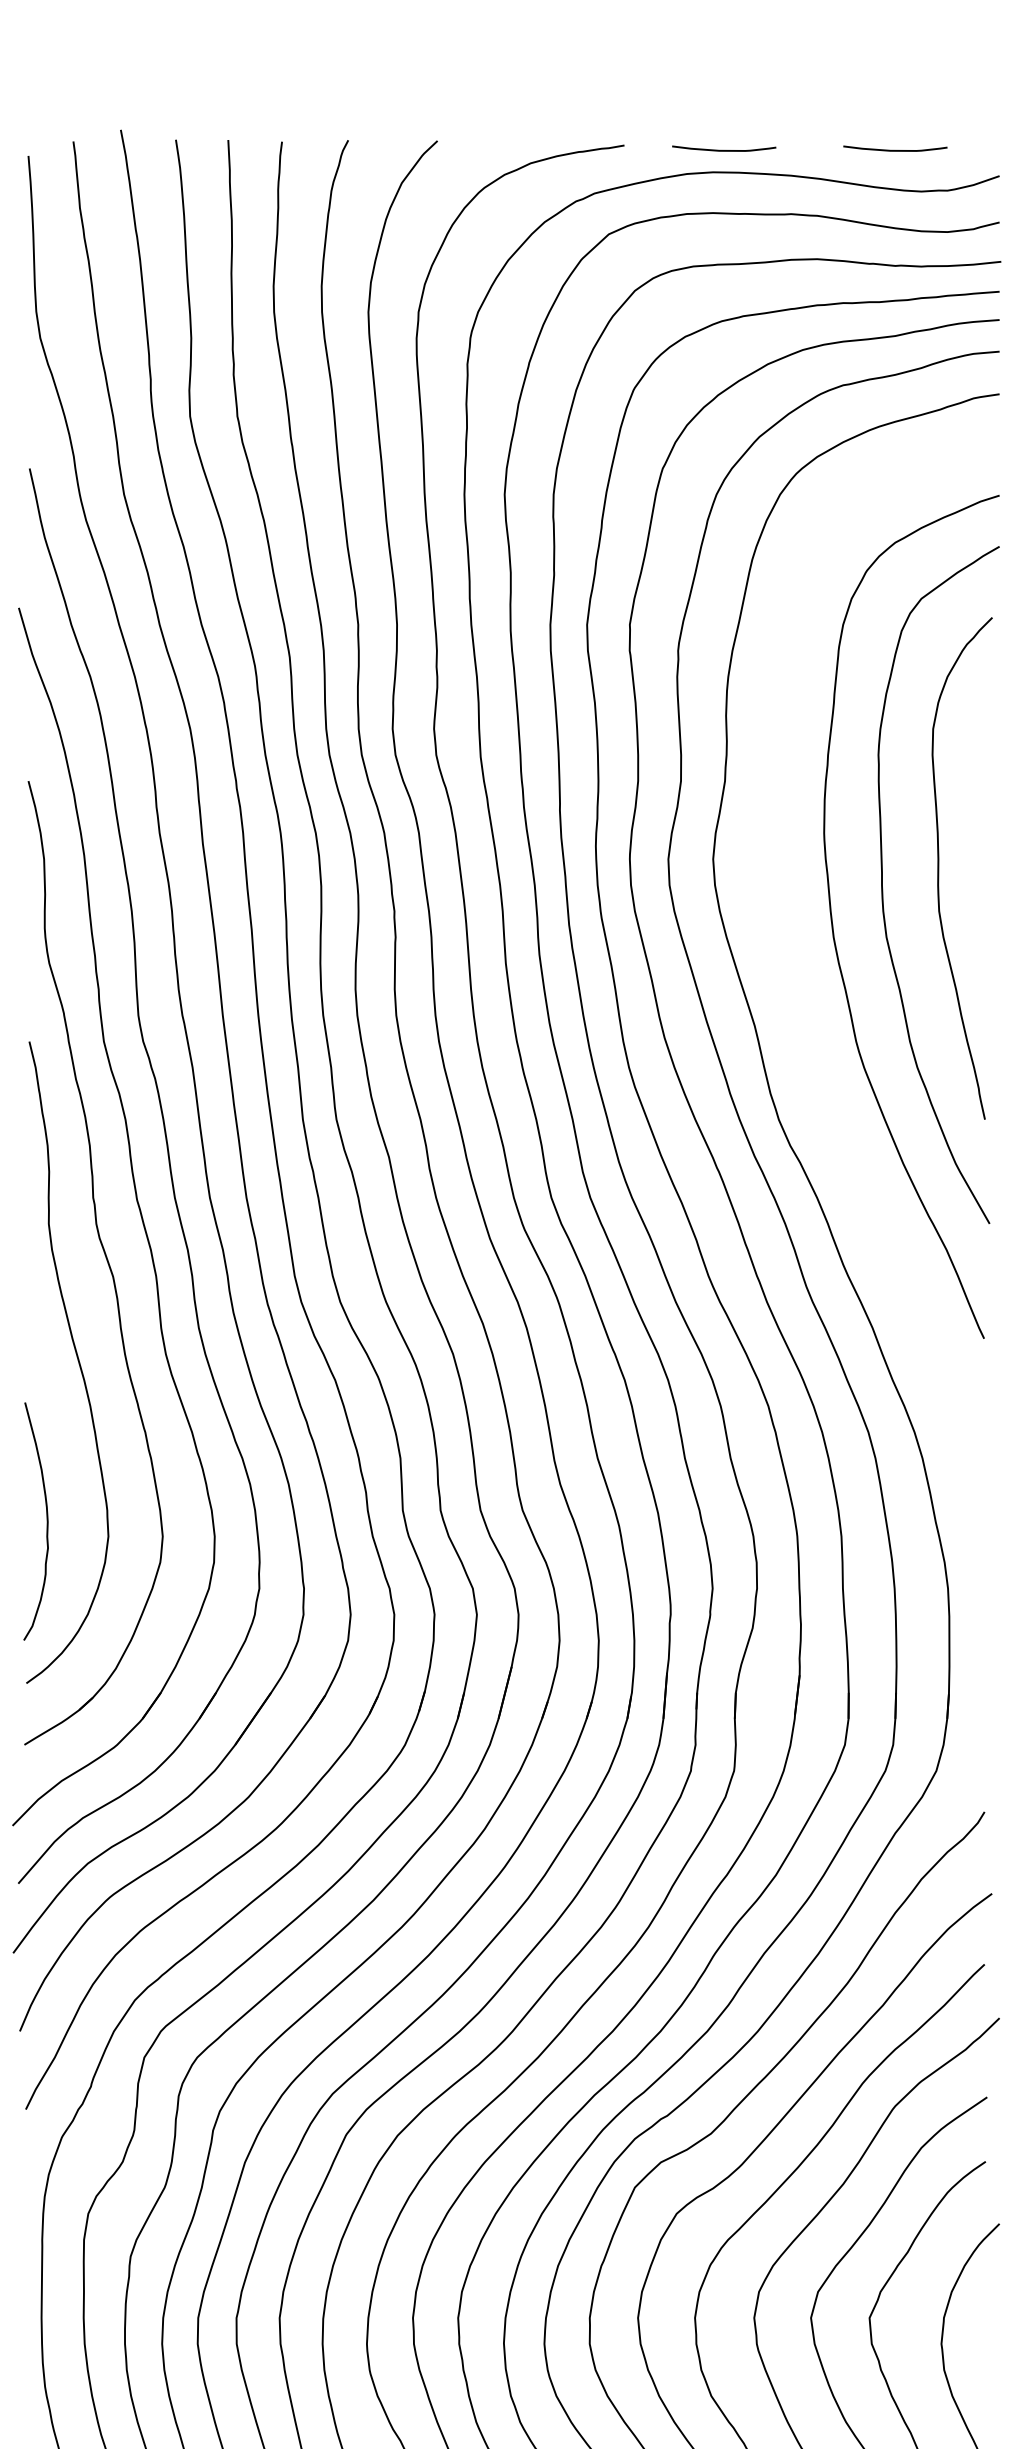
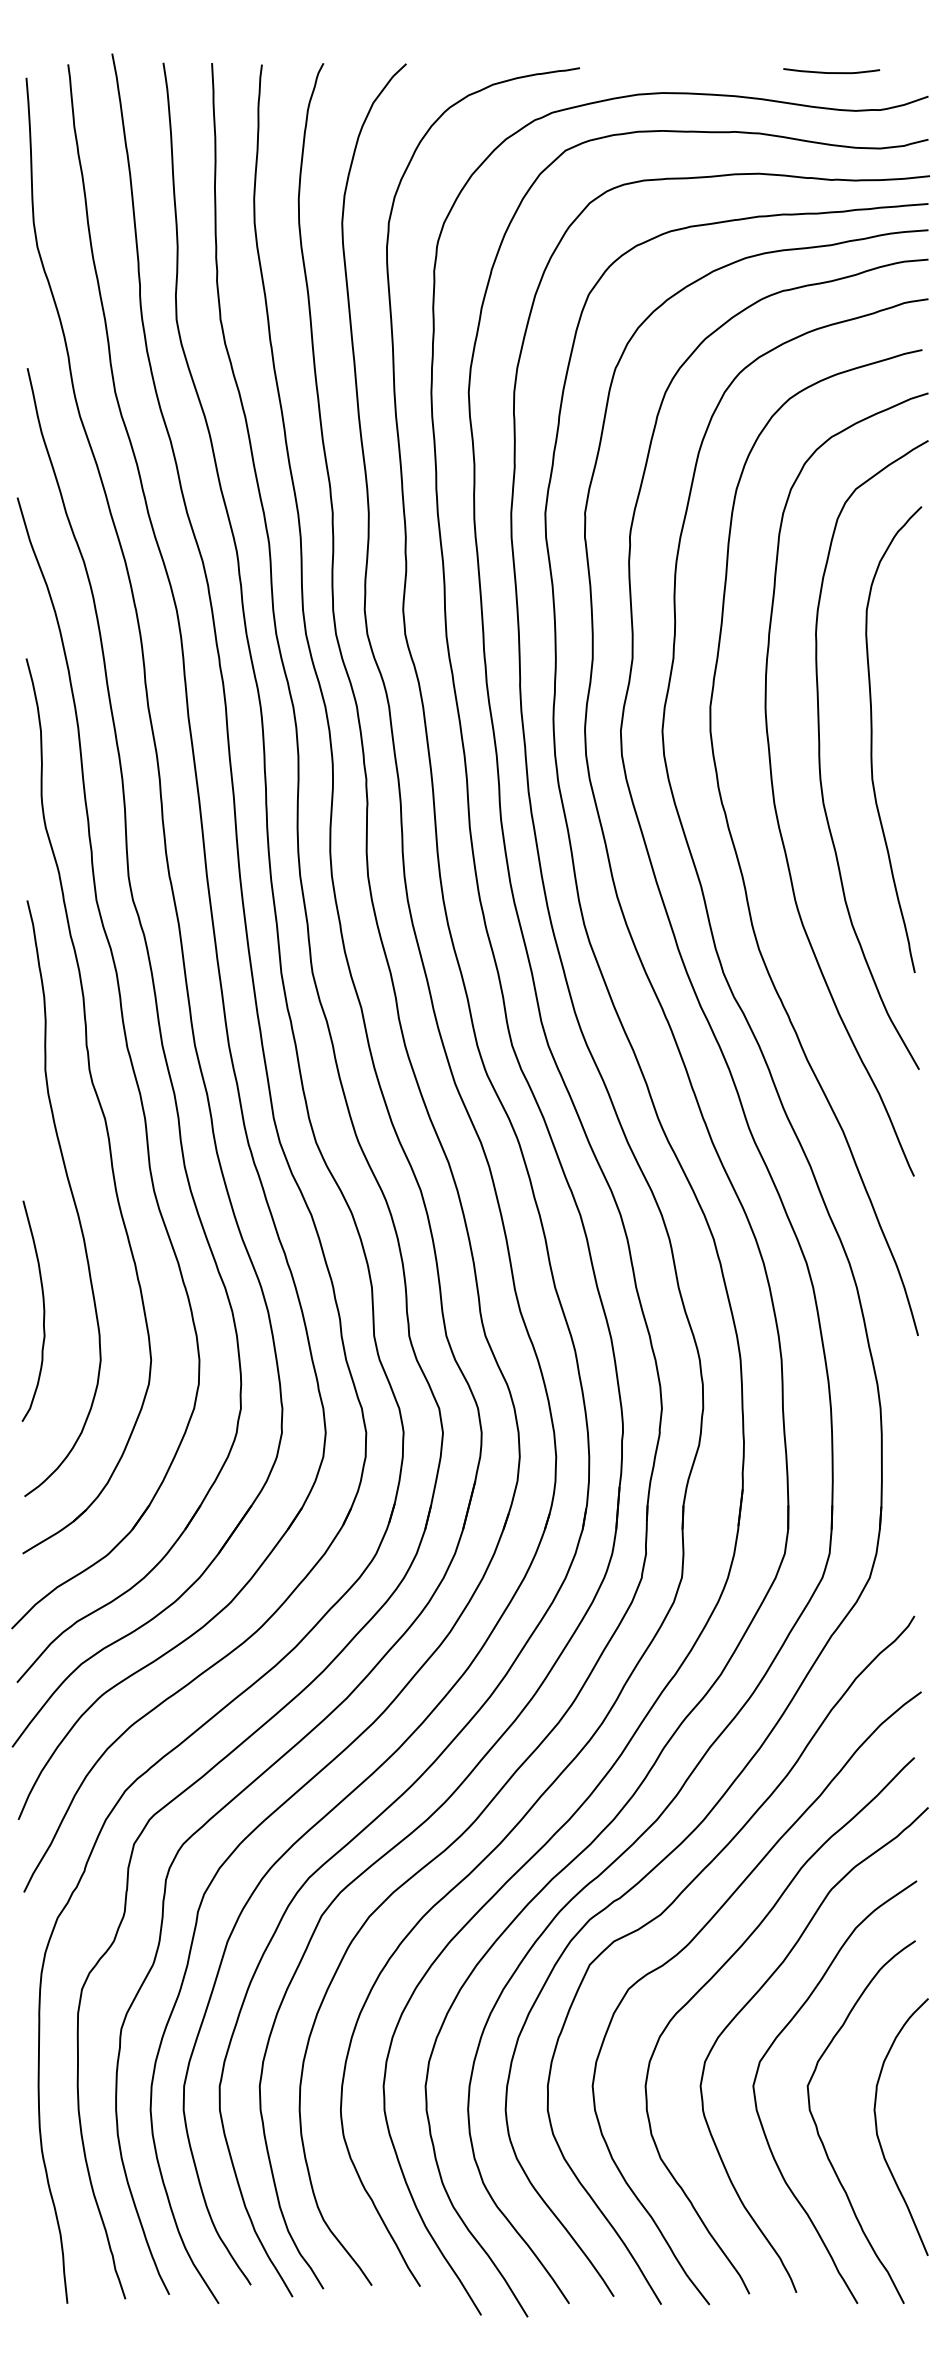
curve: (724, 150) -> (672, 72), removed
curve: (797, 1002) -> (740, 864), added
curve: (46, 1520) -> (43, 1310), moved

